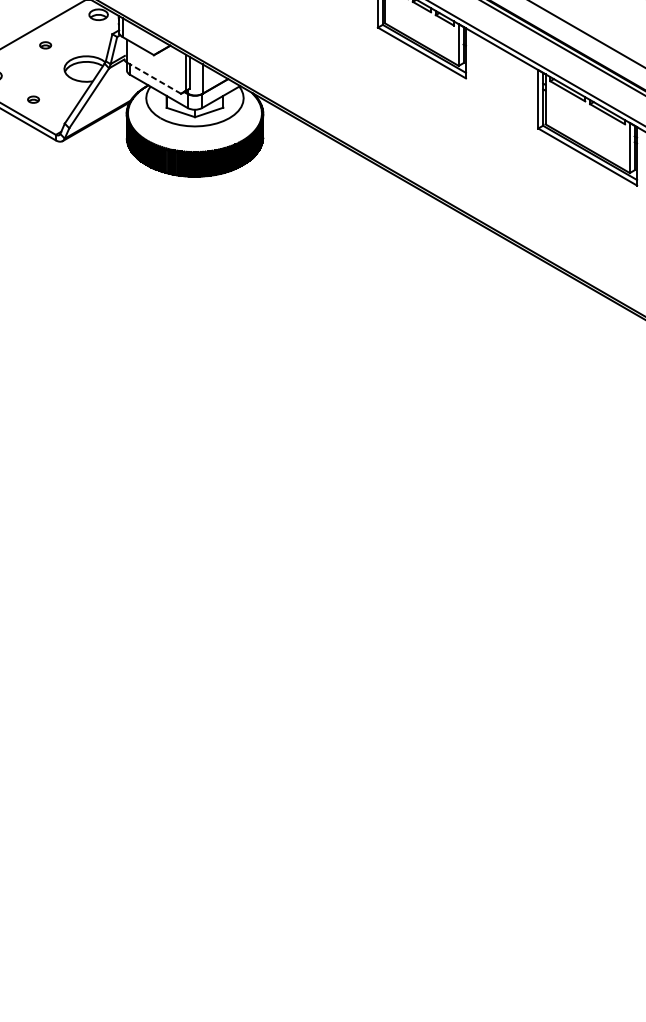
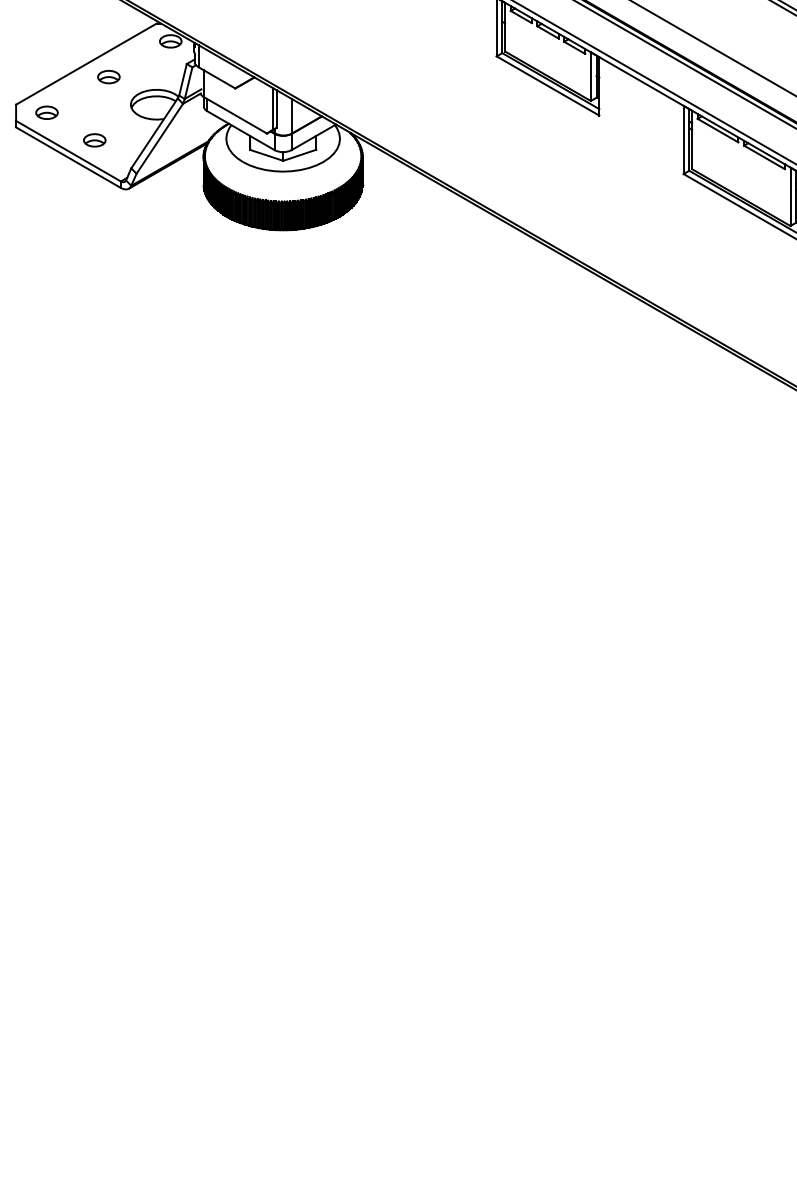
part: (45, 44) -> (108, 76), size x1.67
line: (154, 78) -> (235, 115), dashed -> solid
part: (33, 99) -> (94, 140), size x1.67

